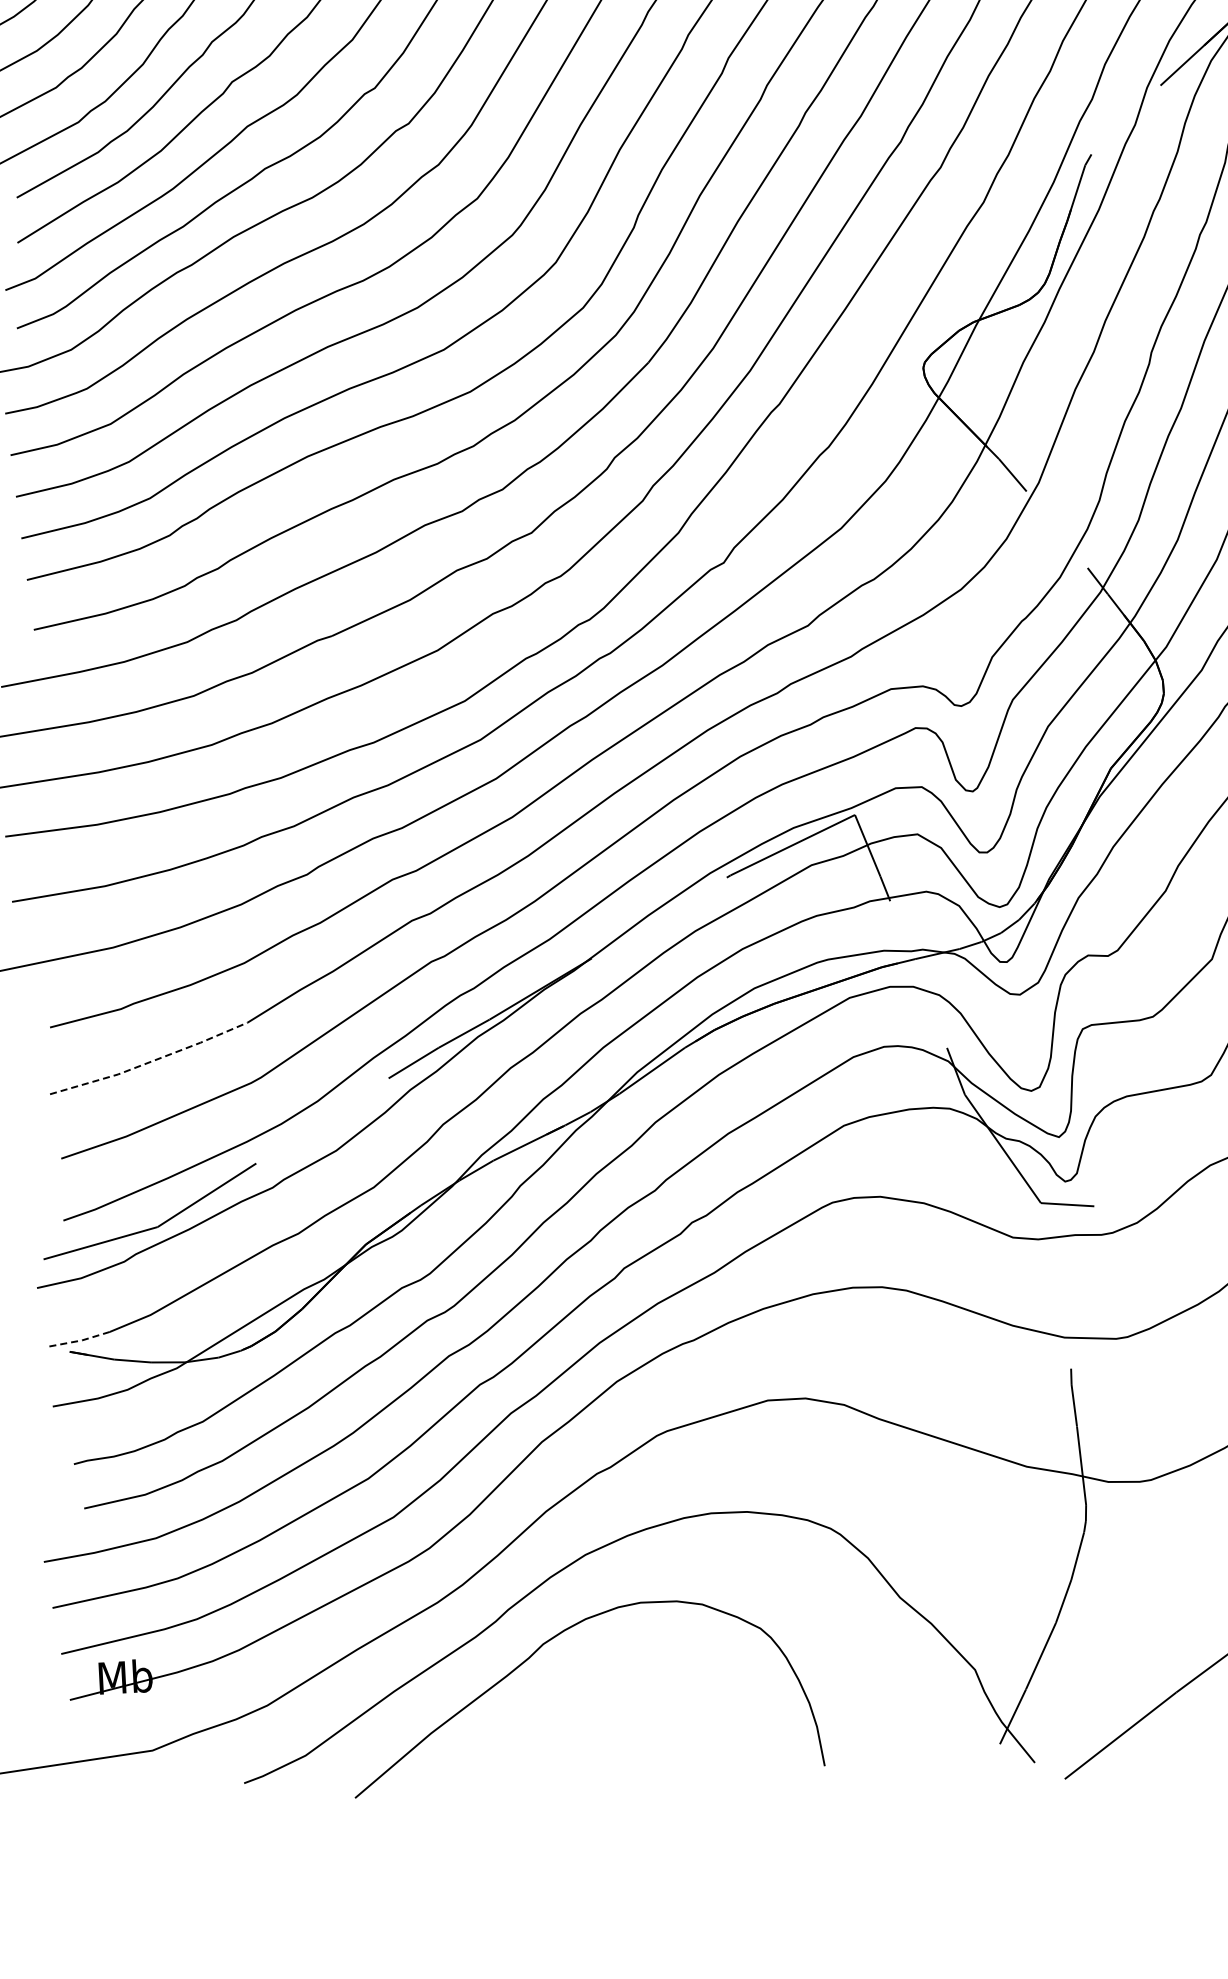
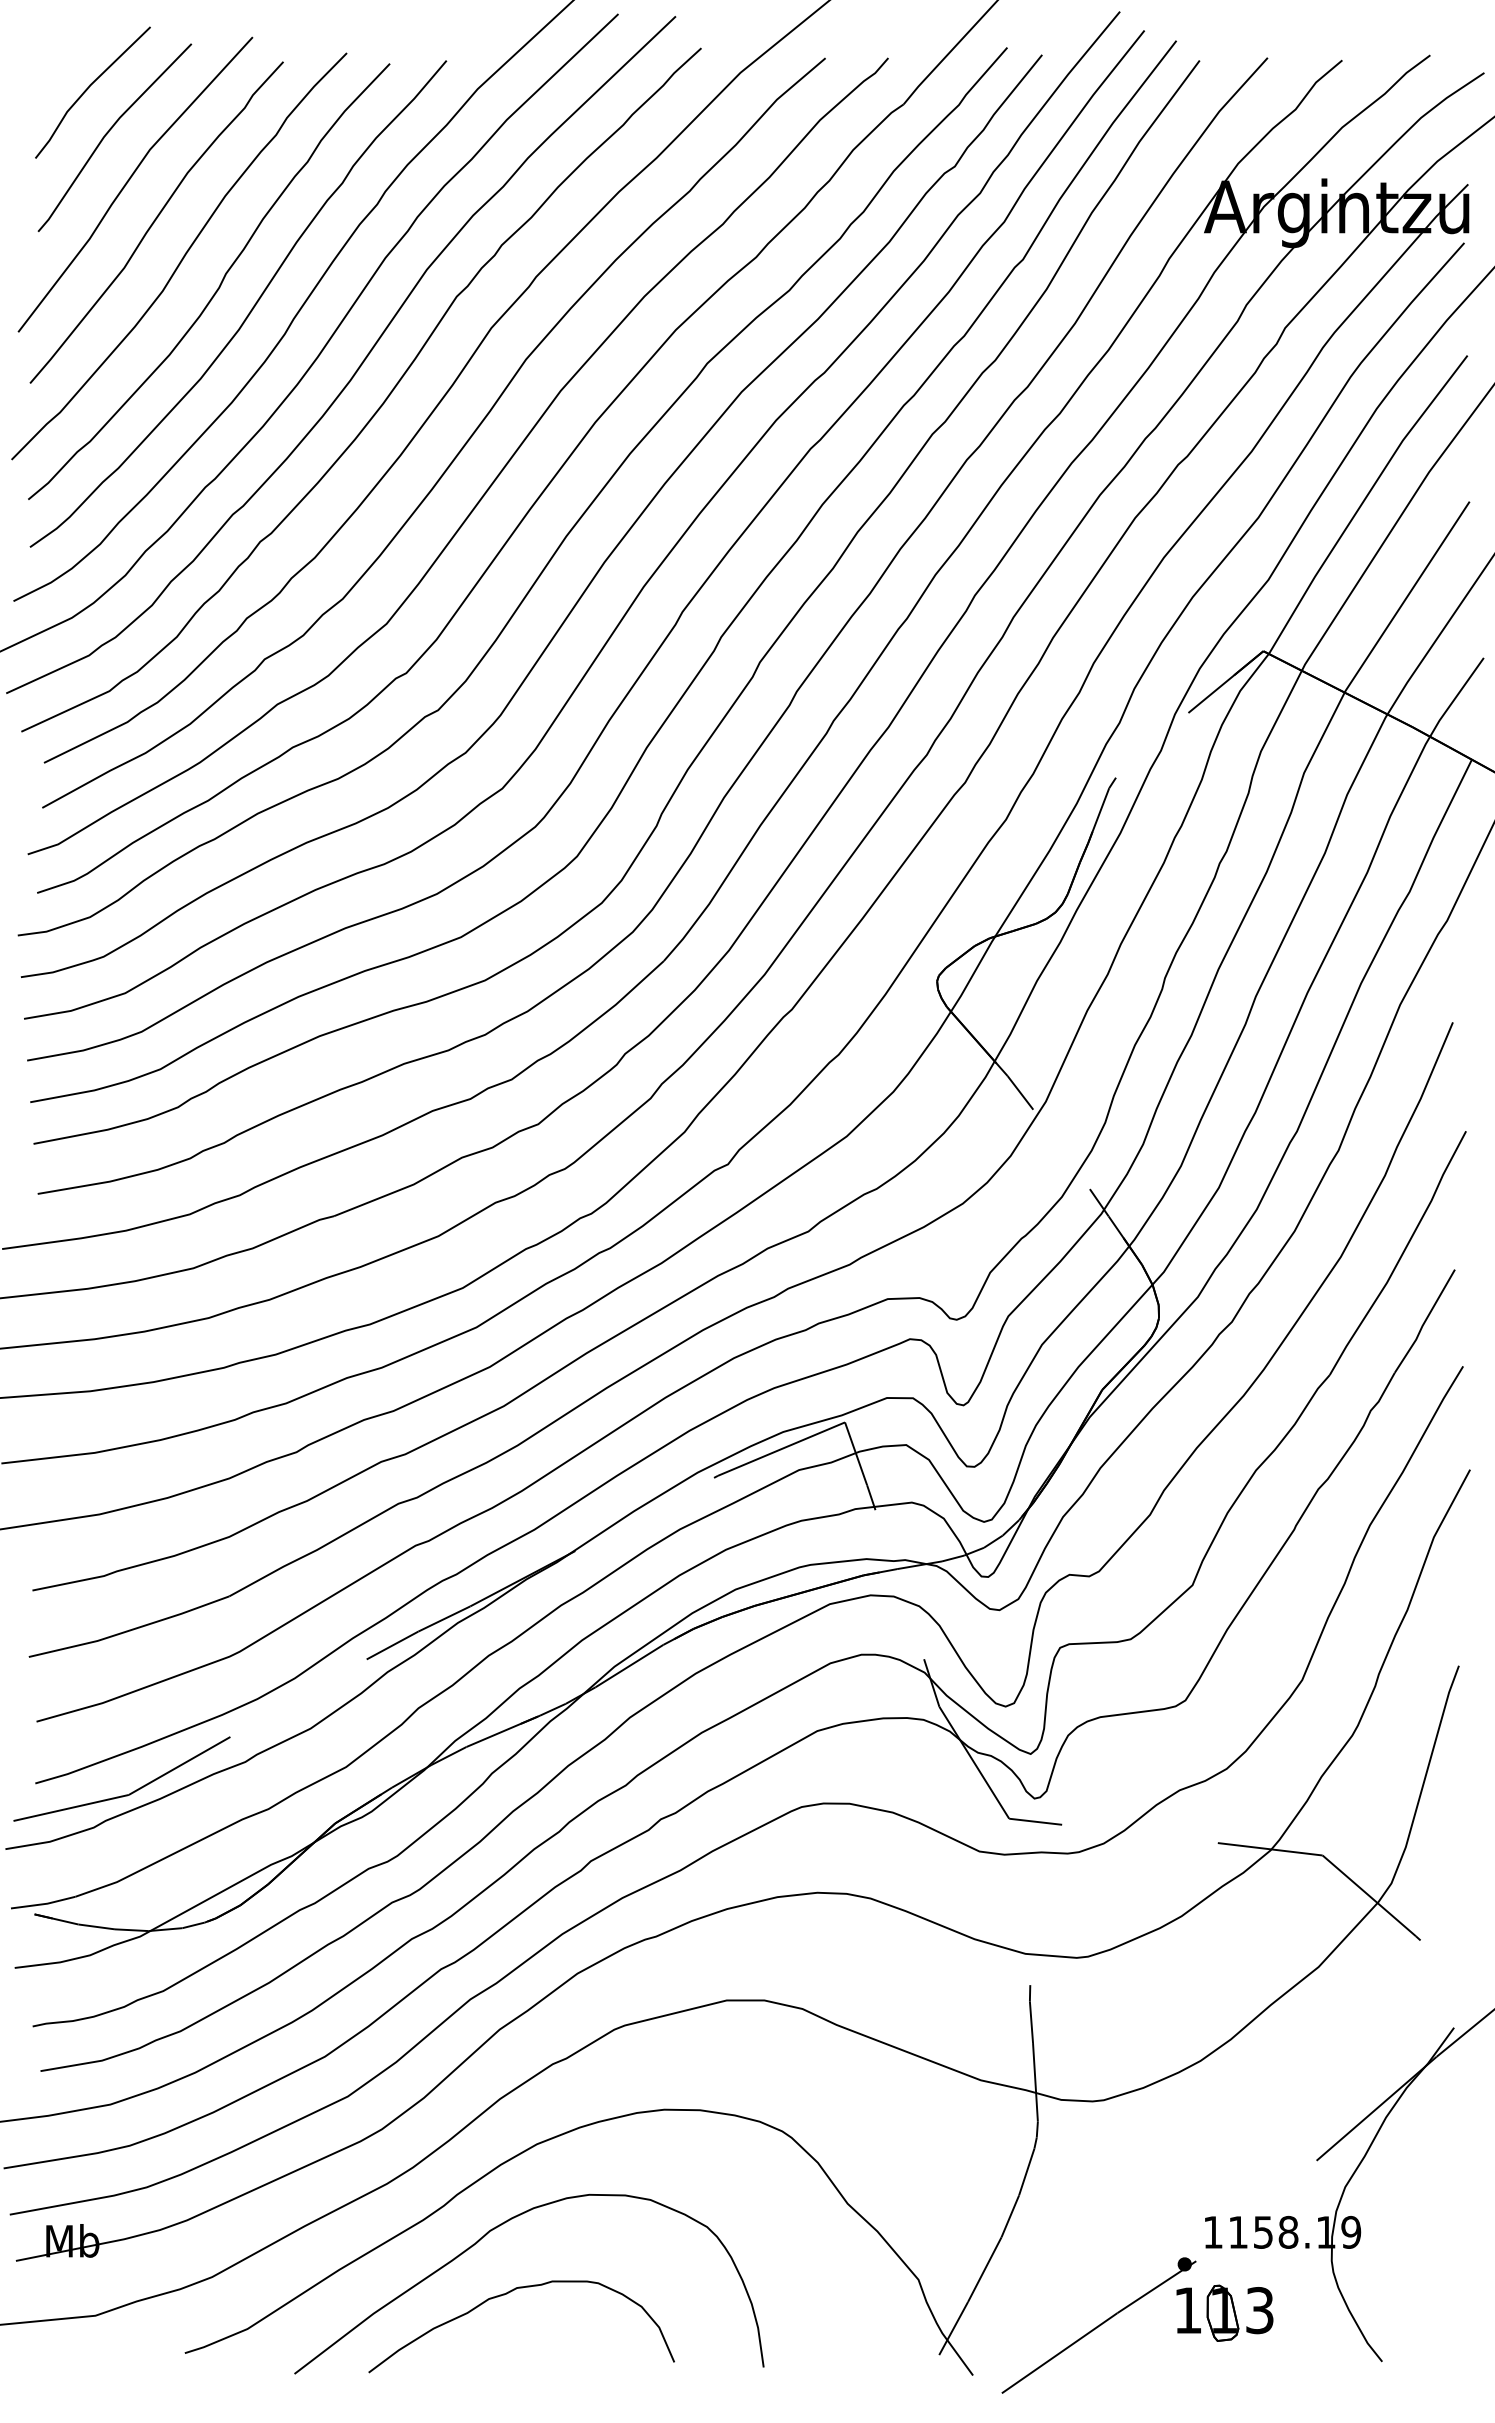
line: (150, 1062) -> (130, 1630), dashed -> solid
line: (78, 1341) -> (43, 1904), dashed -> solid
curve: (563, 1707) -> (506, 2294), added

